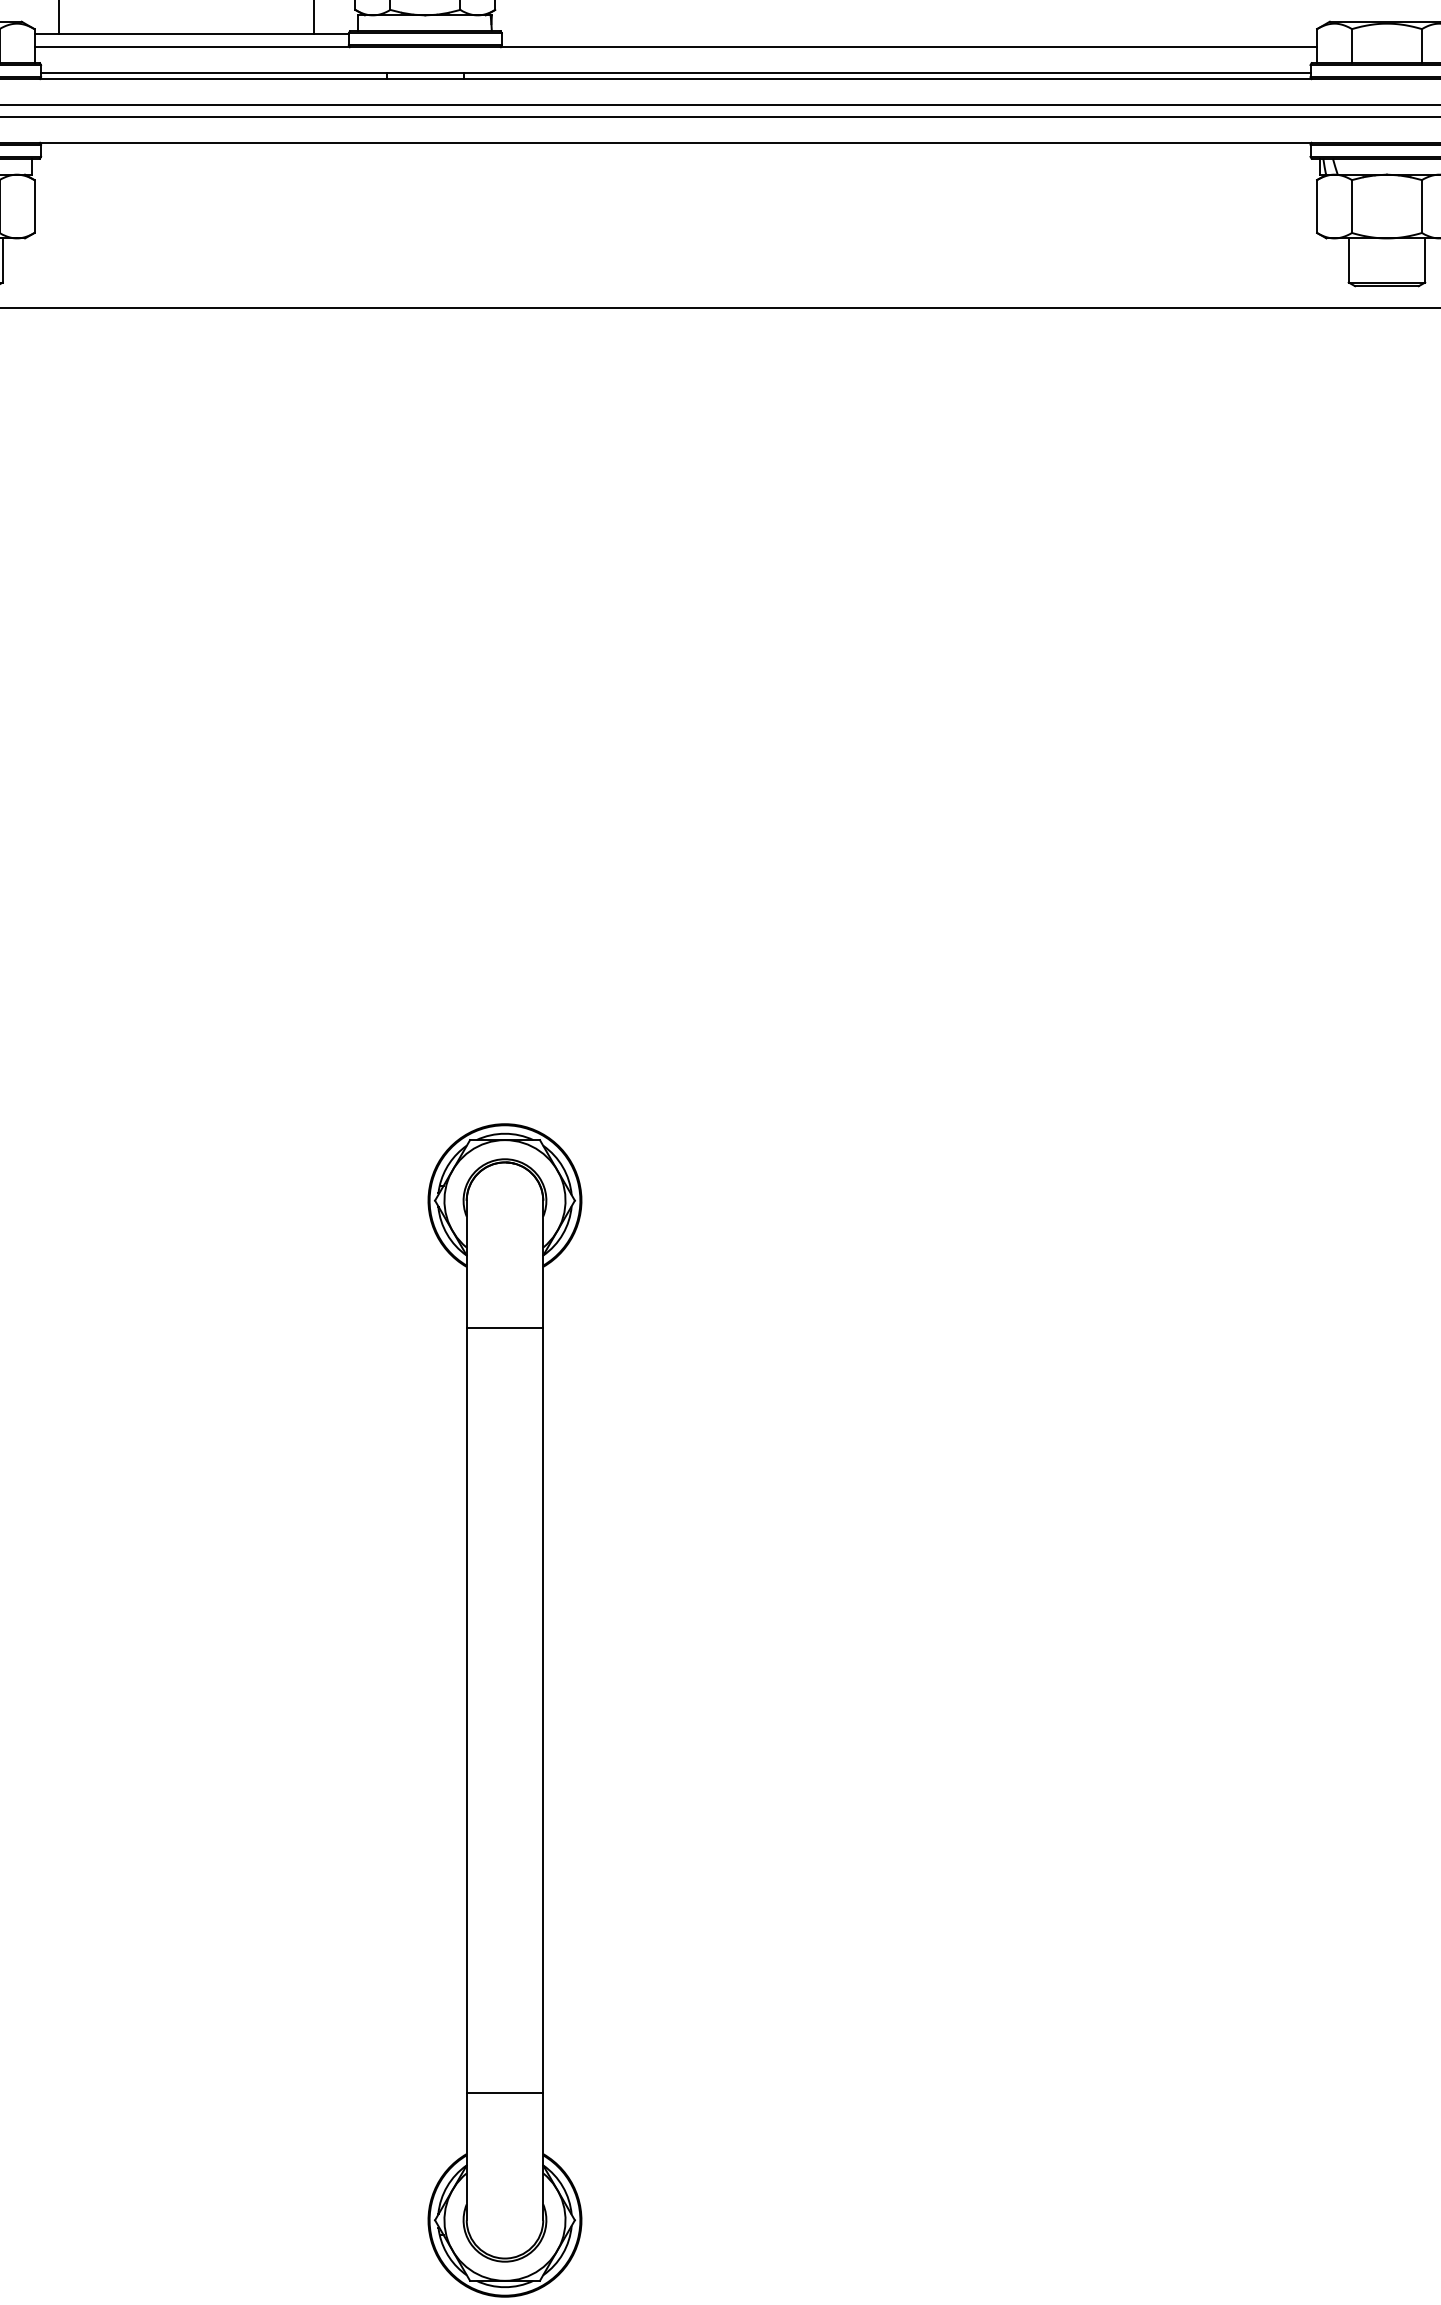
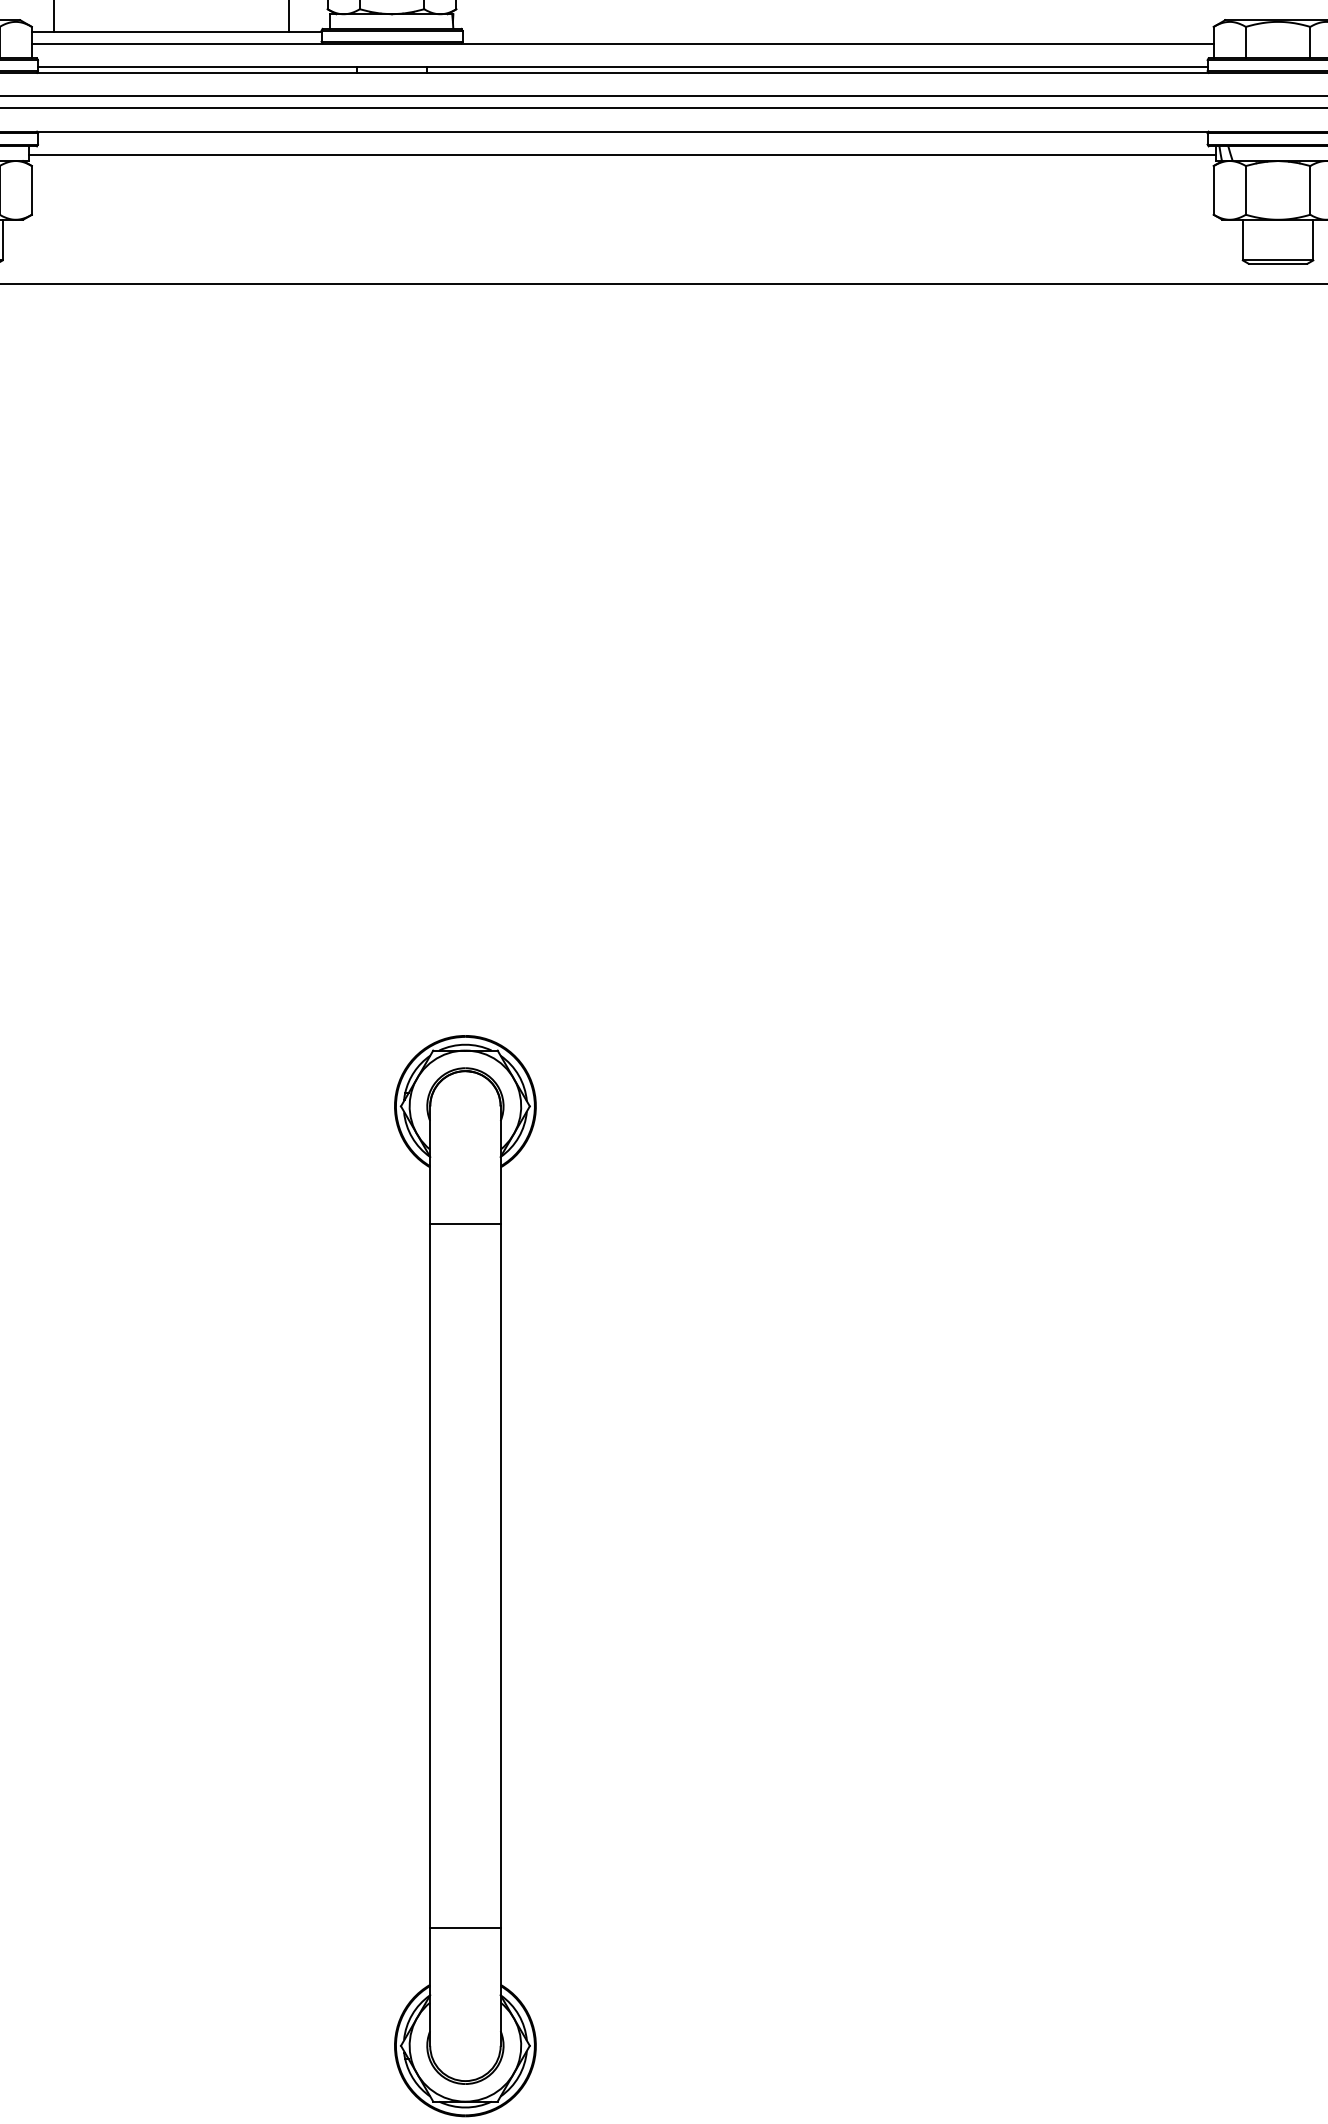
line: (675, 168) -> (622, 155), added

